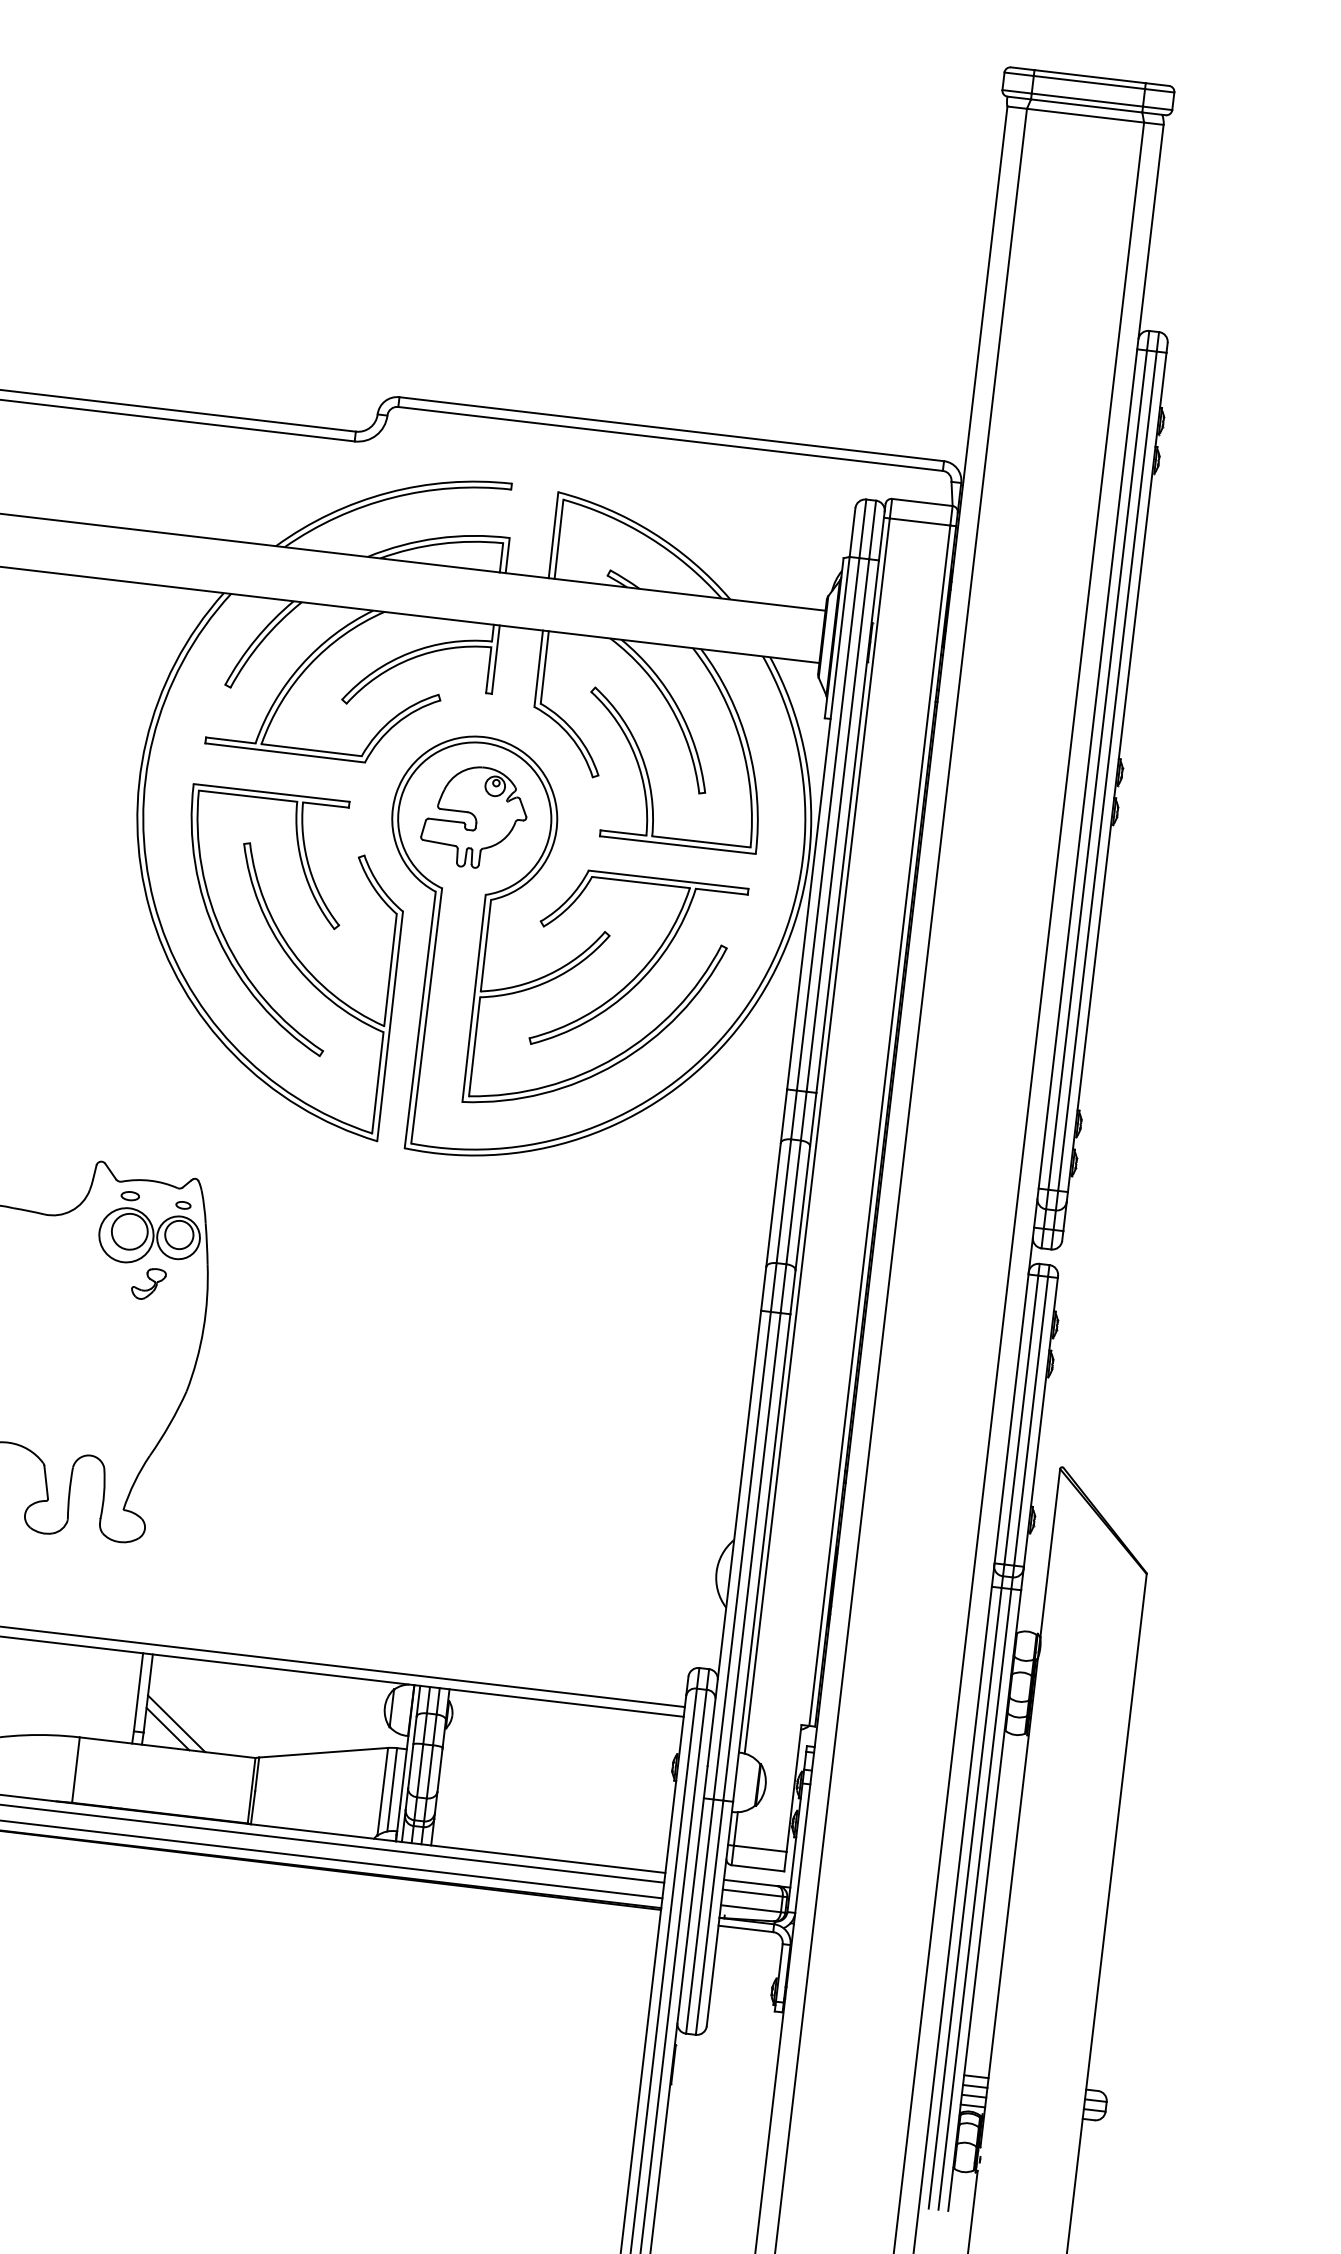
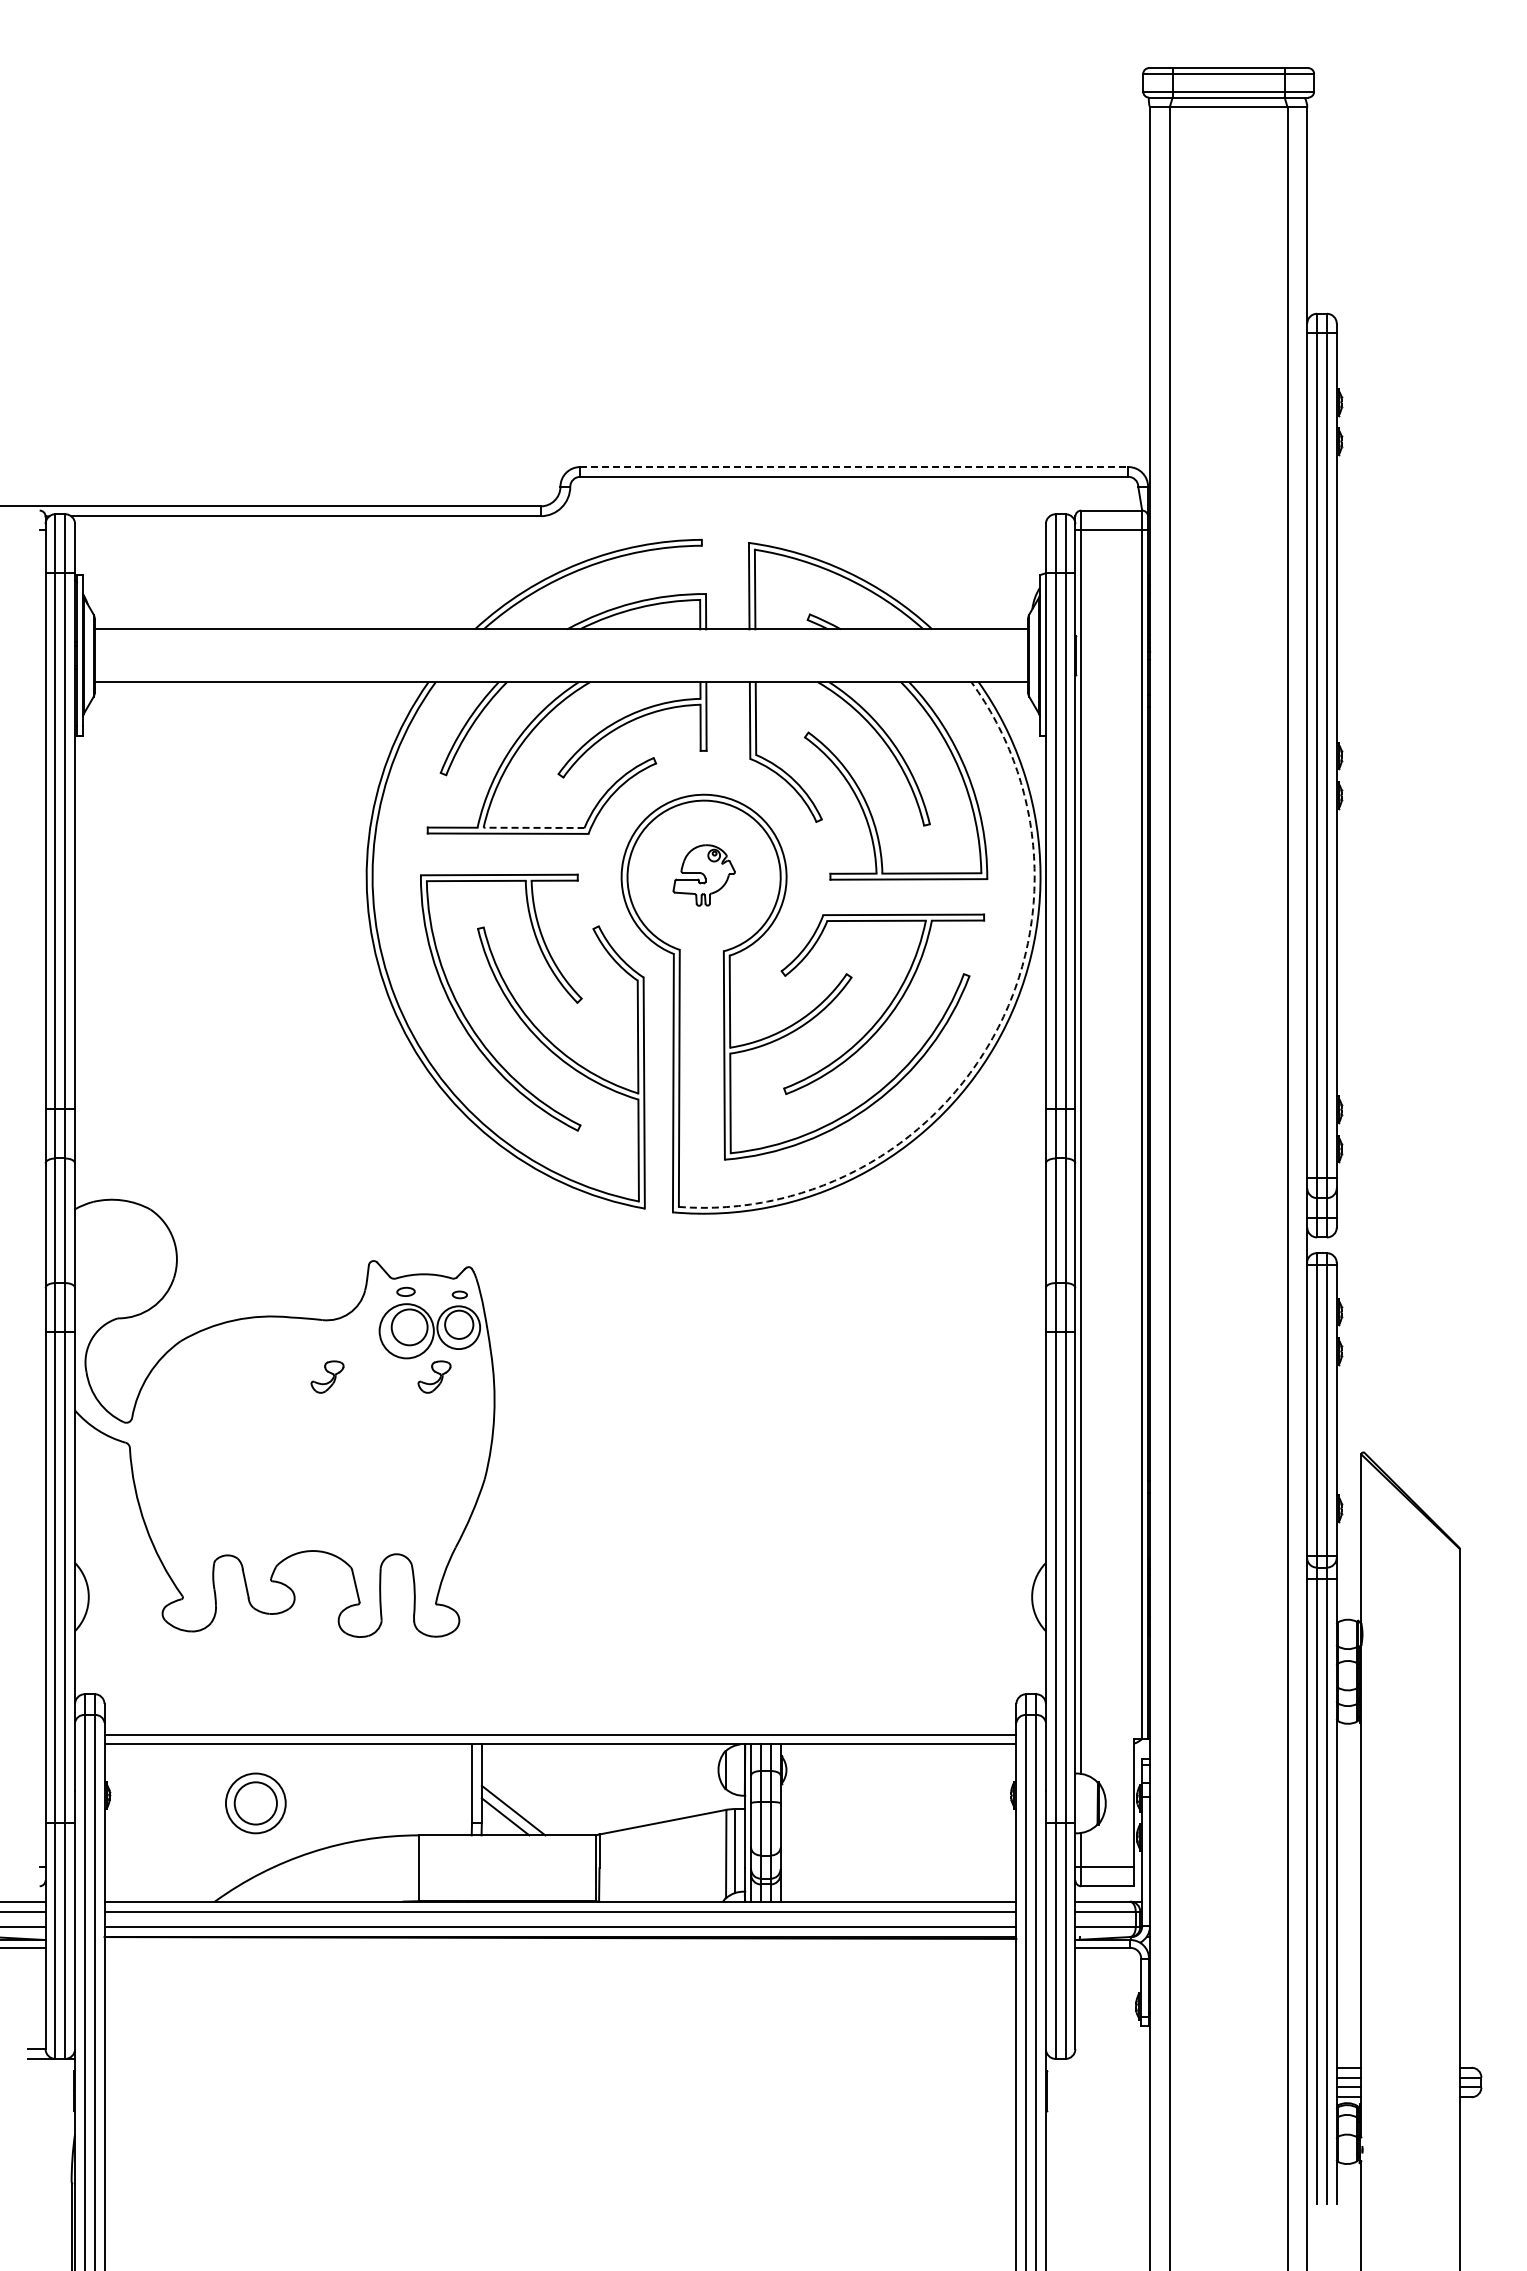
line: (671, 429) -> (854, 467), solid -> dashed
line: (311, 749) -> (533, 827), solid -> dashed
part: (475, 817) -> (704, 875), size x0.6
arc: (742, 1011) -> (992, 1037), solid -> dashed
part: (42, 1270) -> (327, 1376), added

